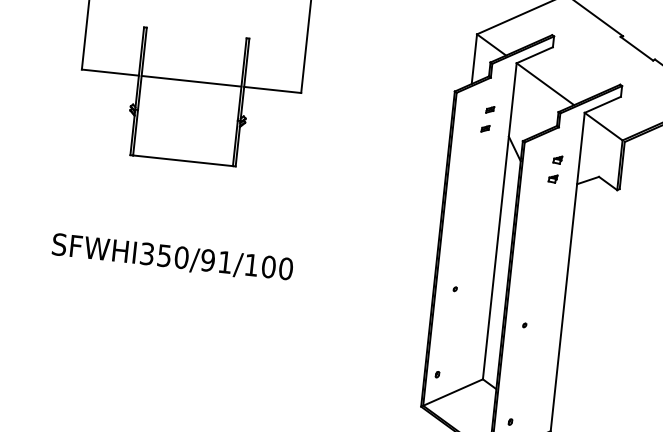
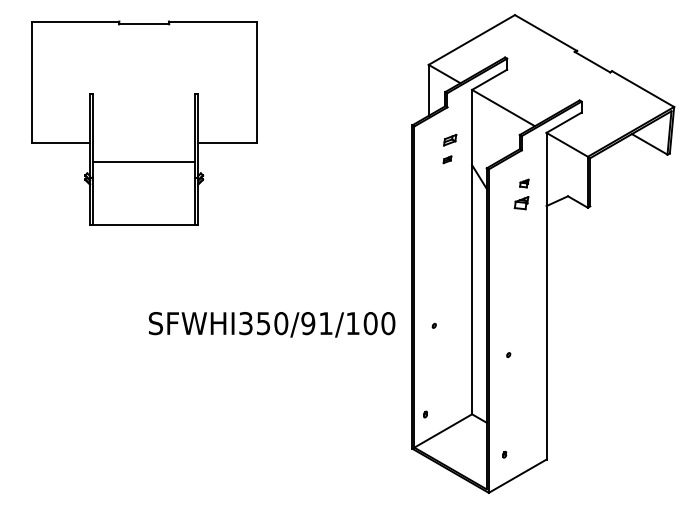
line: (190, 81) -> (143, 162), moved
part: (490, 109) -> (450, 139), size x1.6
part: (552, 179) -> (521, 203), size x1.6
text: (172, 257) -> (271, 324), moved

